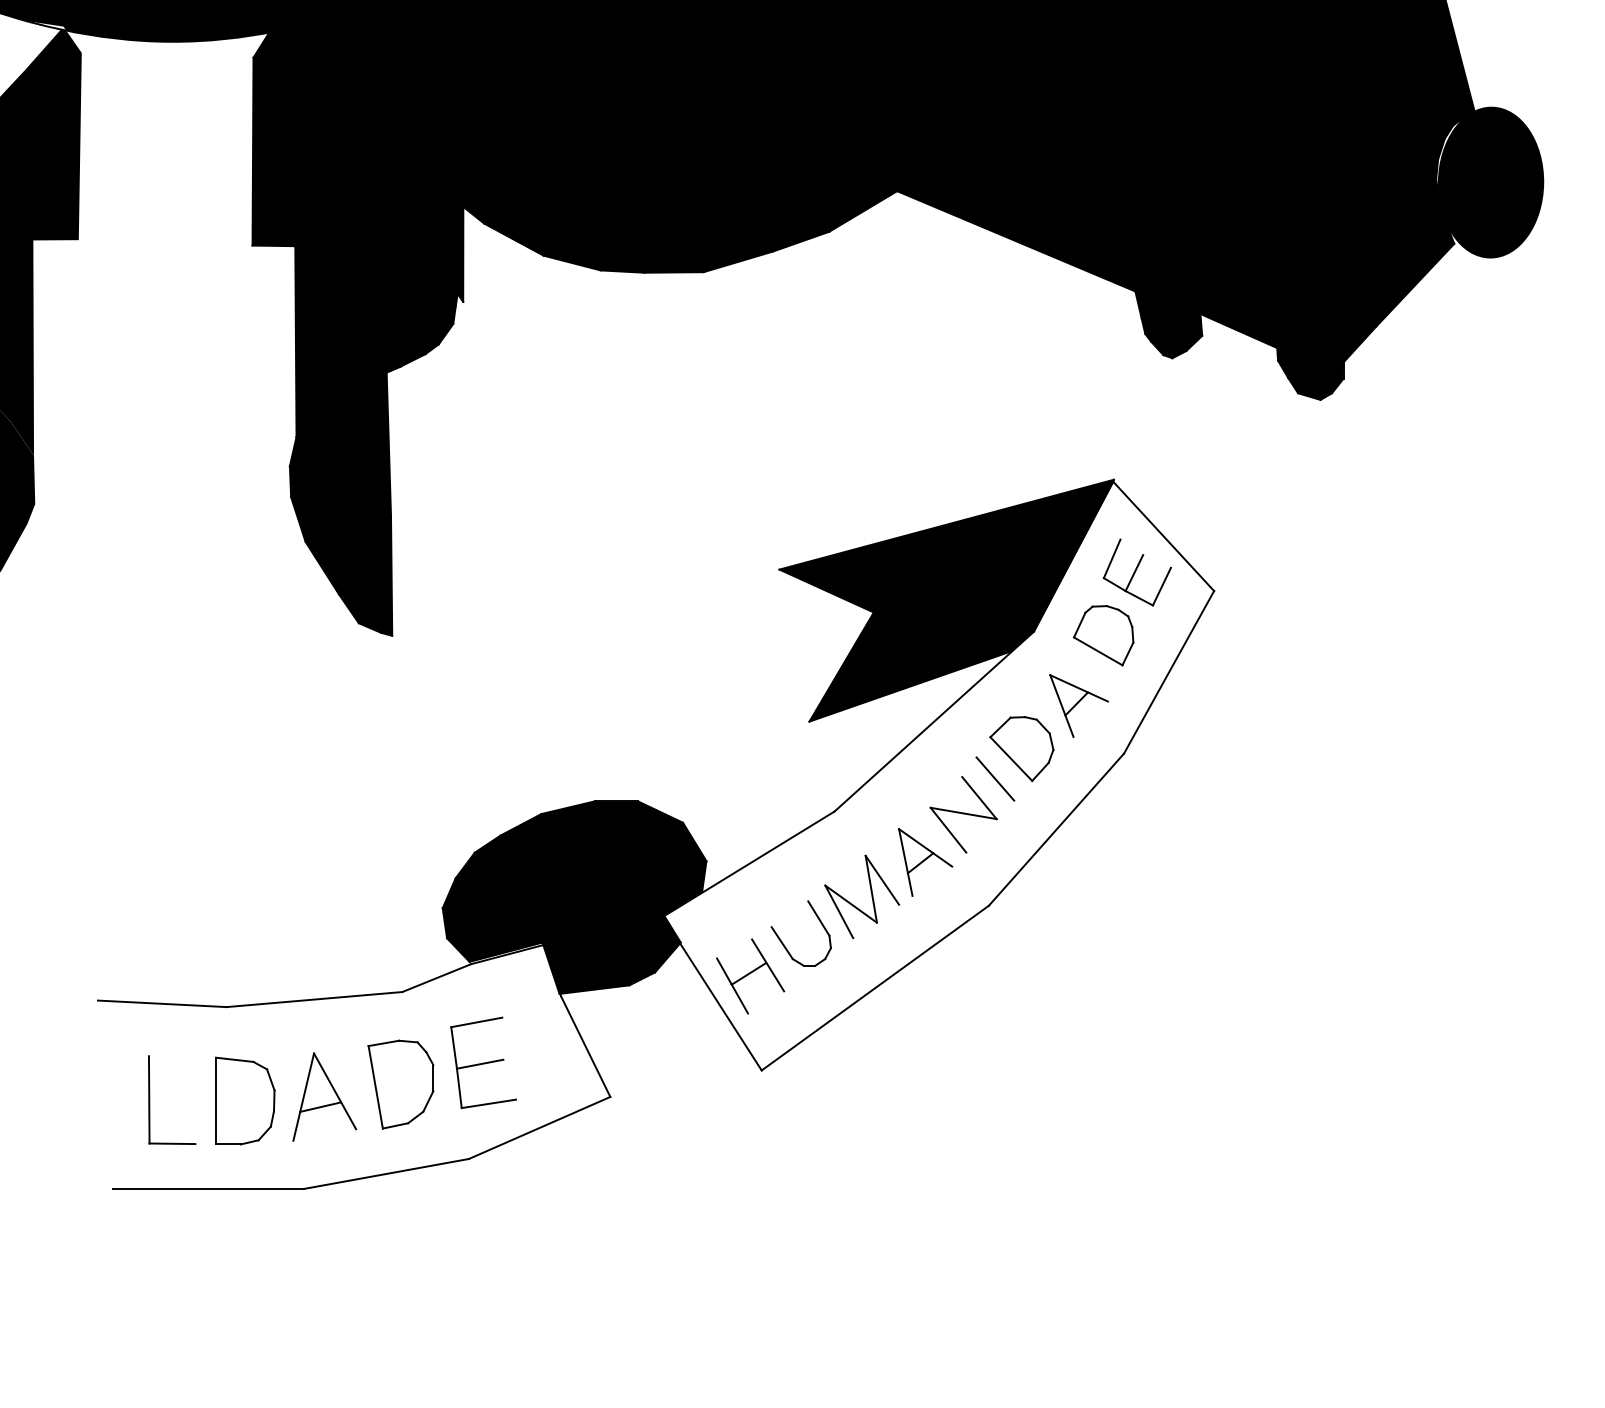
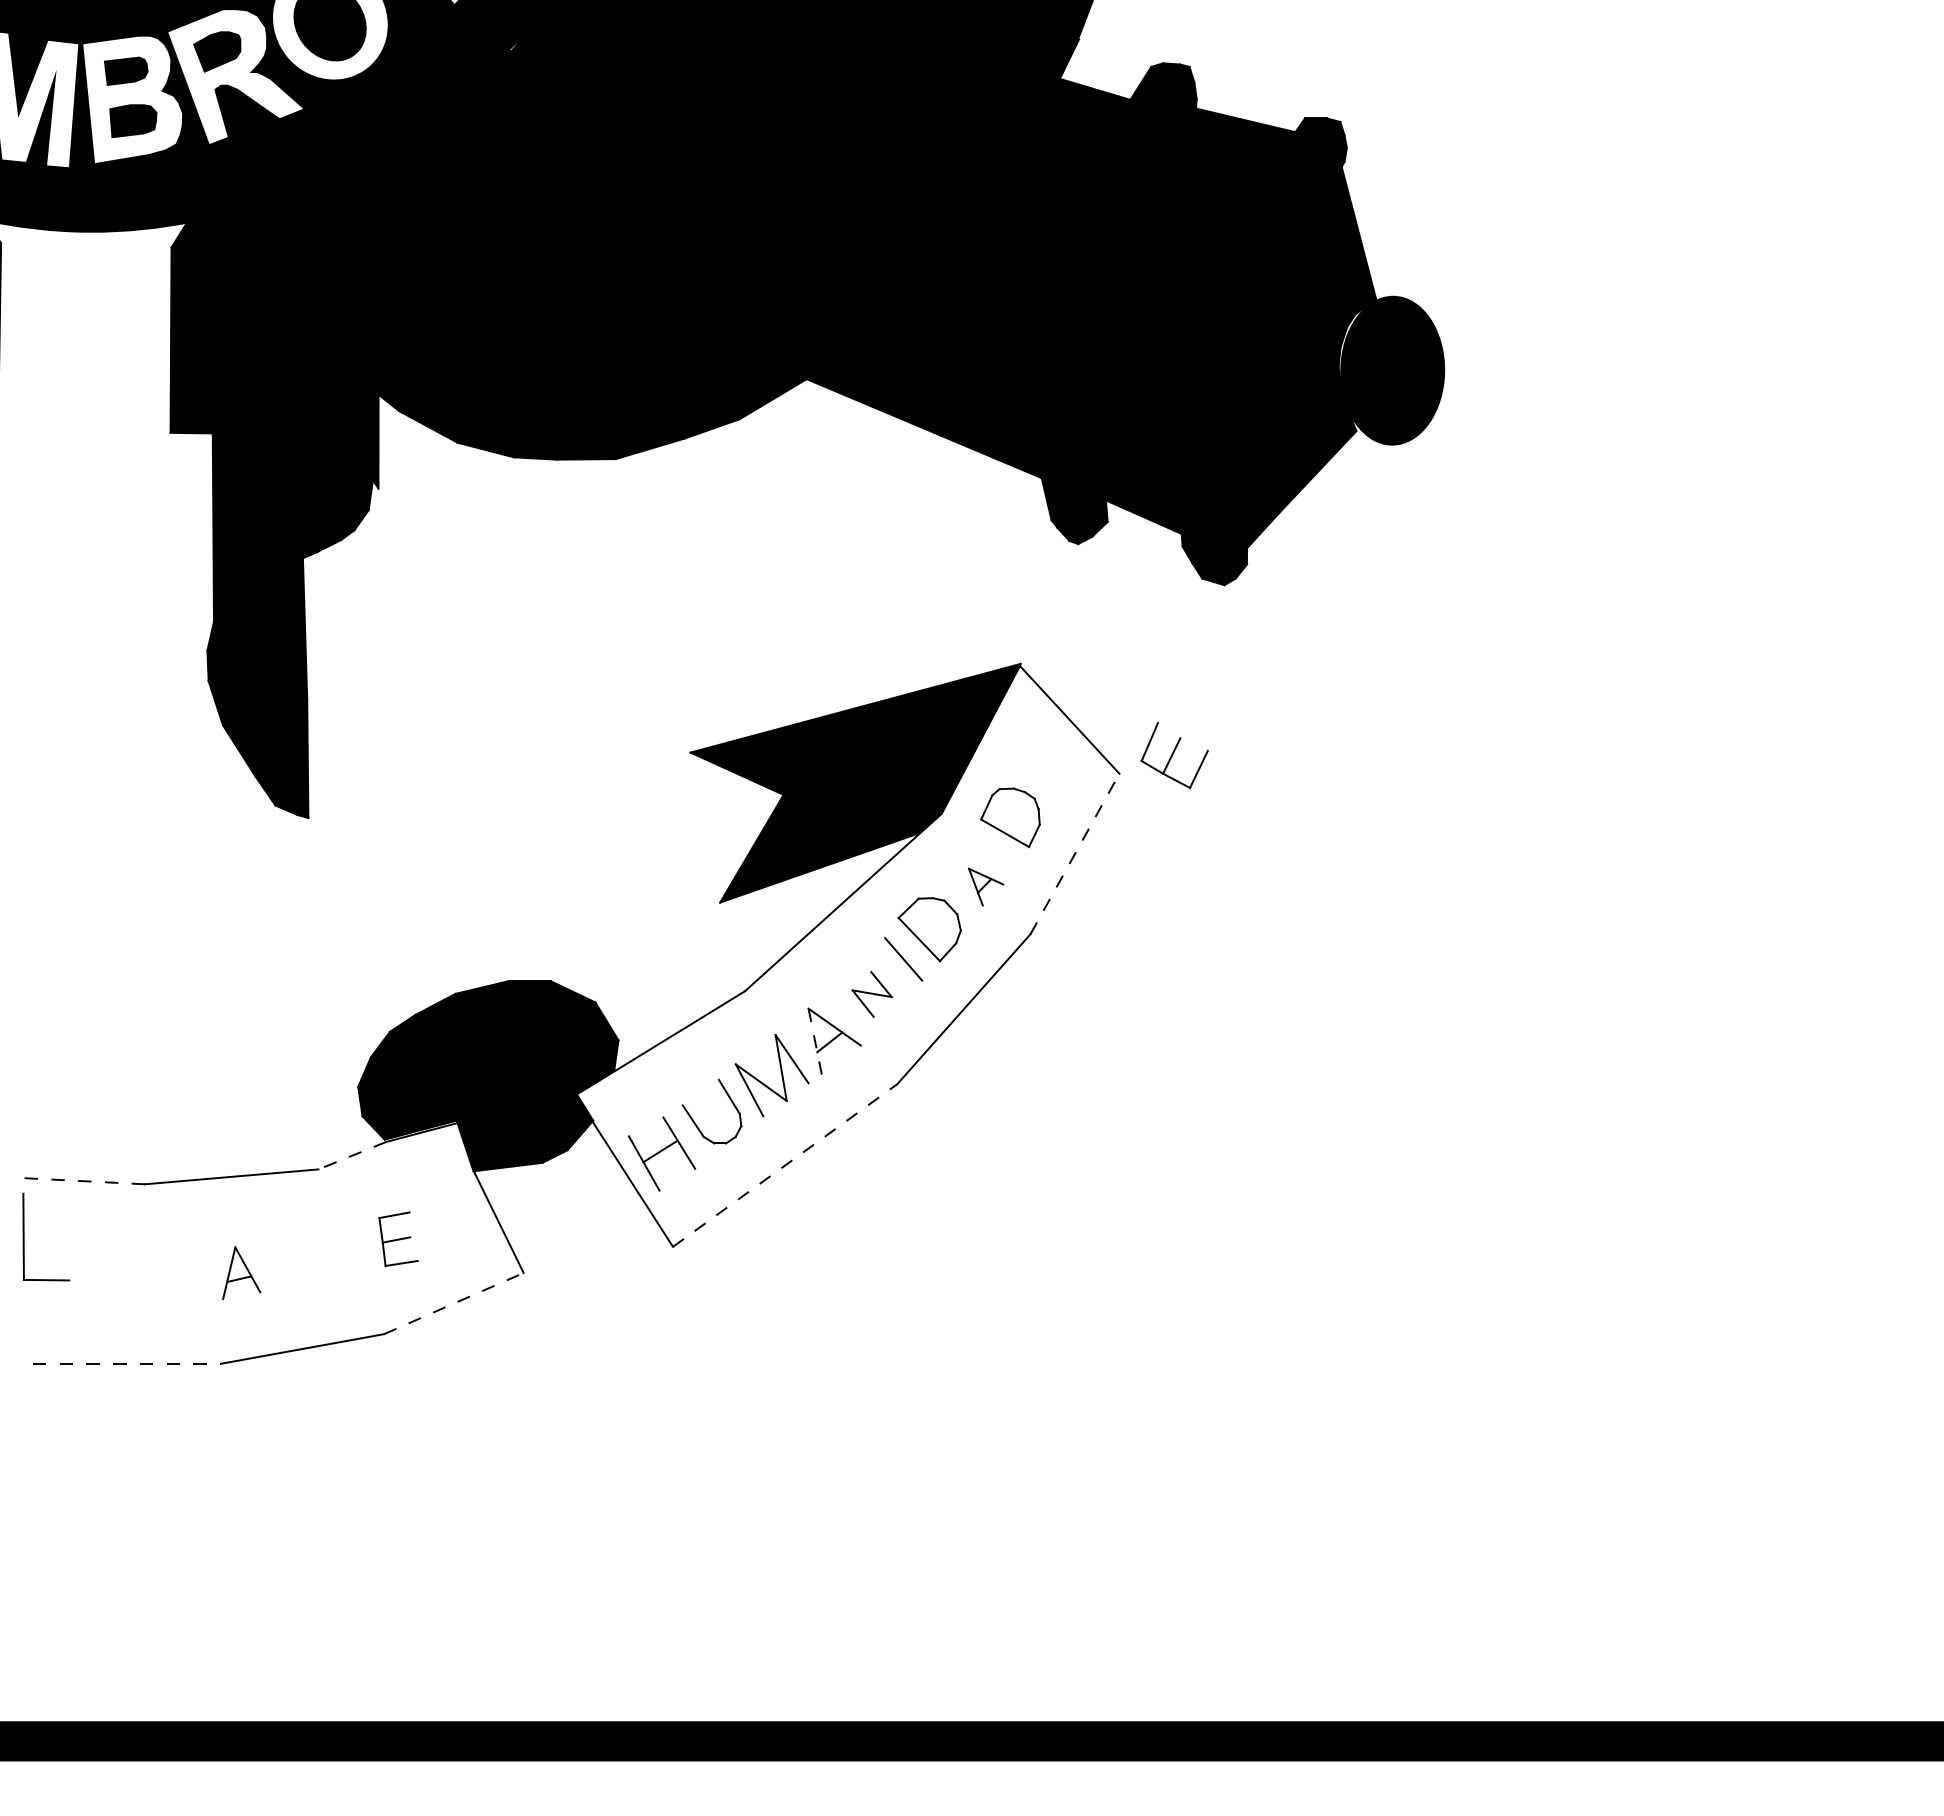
part: (1137, 572) -> (1174, 755), moved
line: (1168, 671) -> (1074, 853), solid -> dashed
part: (1078, 705) -> (985, 886), size x0.6
part: (962, 814) -> (871, 994), size x0.6
line: (906, 862) -> (815, 1041), solid -> dashed
line: (436, 977) -> (352, 1155), solid -> dashed
line: (875, 988) -> (785, 1165), solid -> dashed
line: (162, 1004) -> (81, 1181), solid -> dashed
part: (483, 1062) -> (398, 1238), size x0.6
part: (400, 1084) -> (316, 1260), removed
part: (324, 1097) -> (241, 1273), size x0.6
part: (150, 1099) -> (24, 1236), moved
part: (245, 1100) -> (163, 1276), removed
line: (540, 1127) -> (454, 1303), solid -> dashed
line: (208, 1188) -> (127, 1363), solid -> dashed

